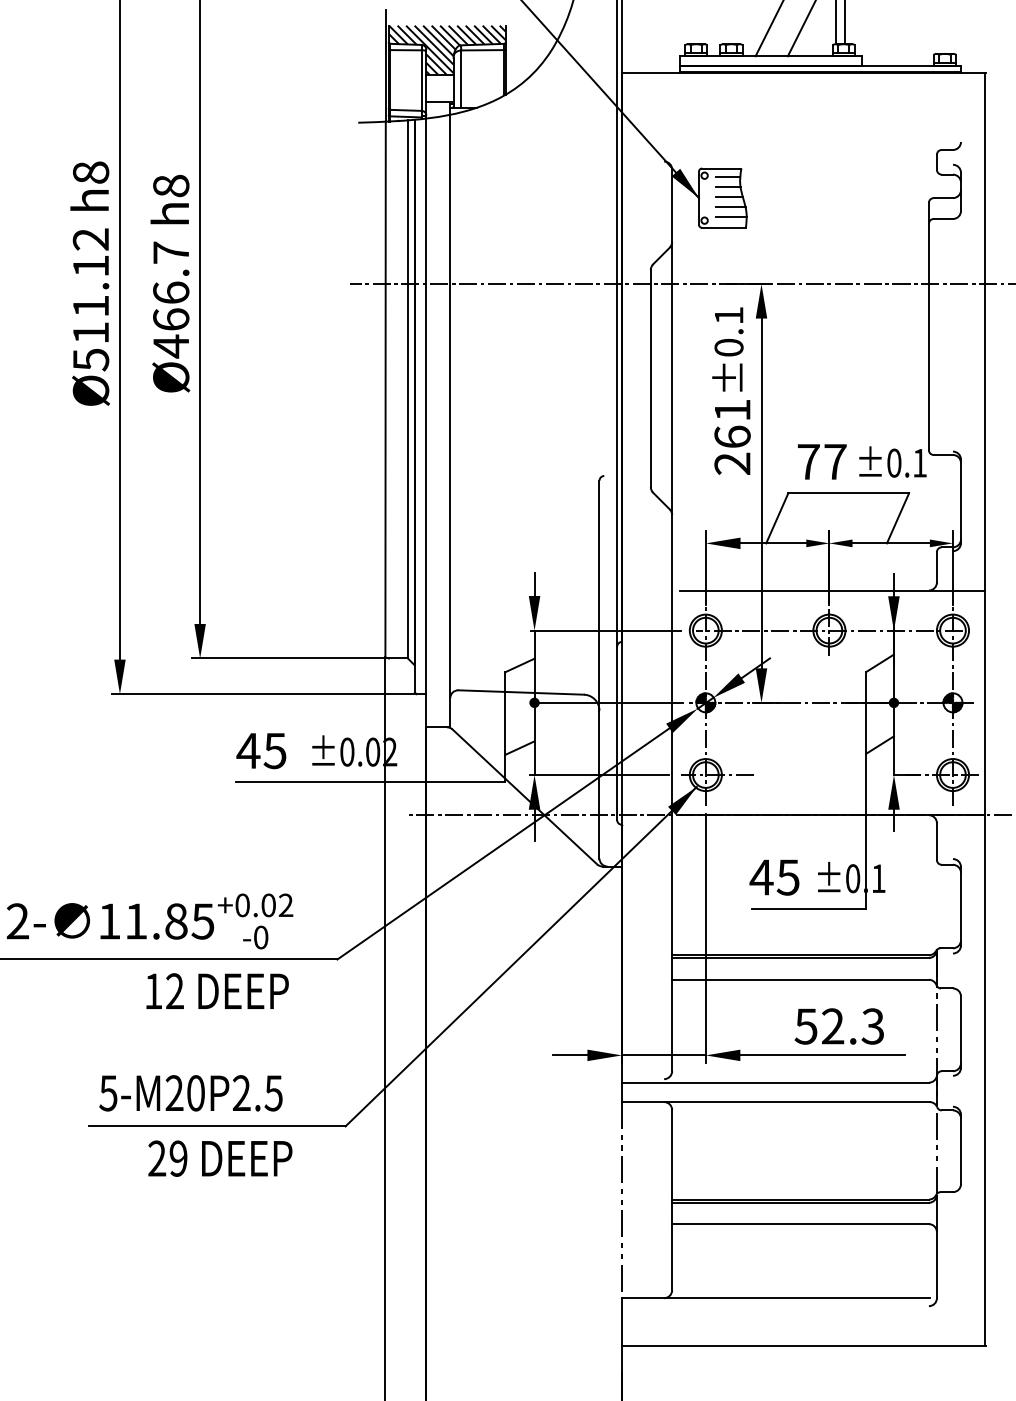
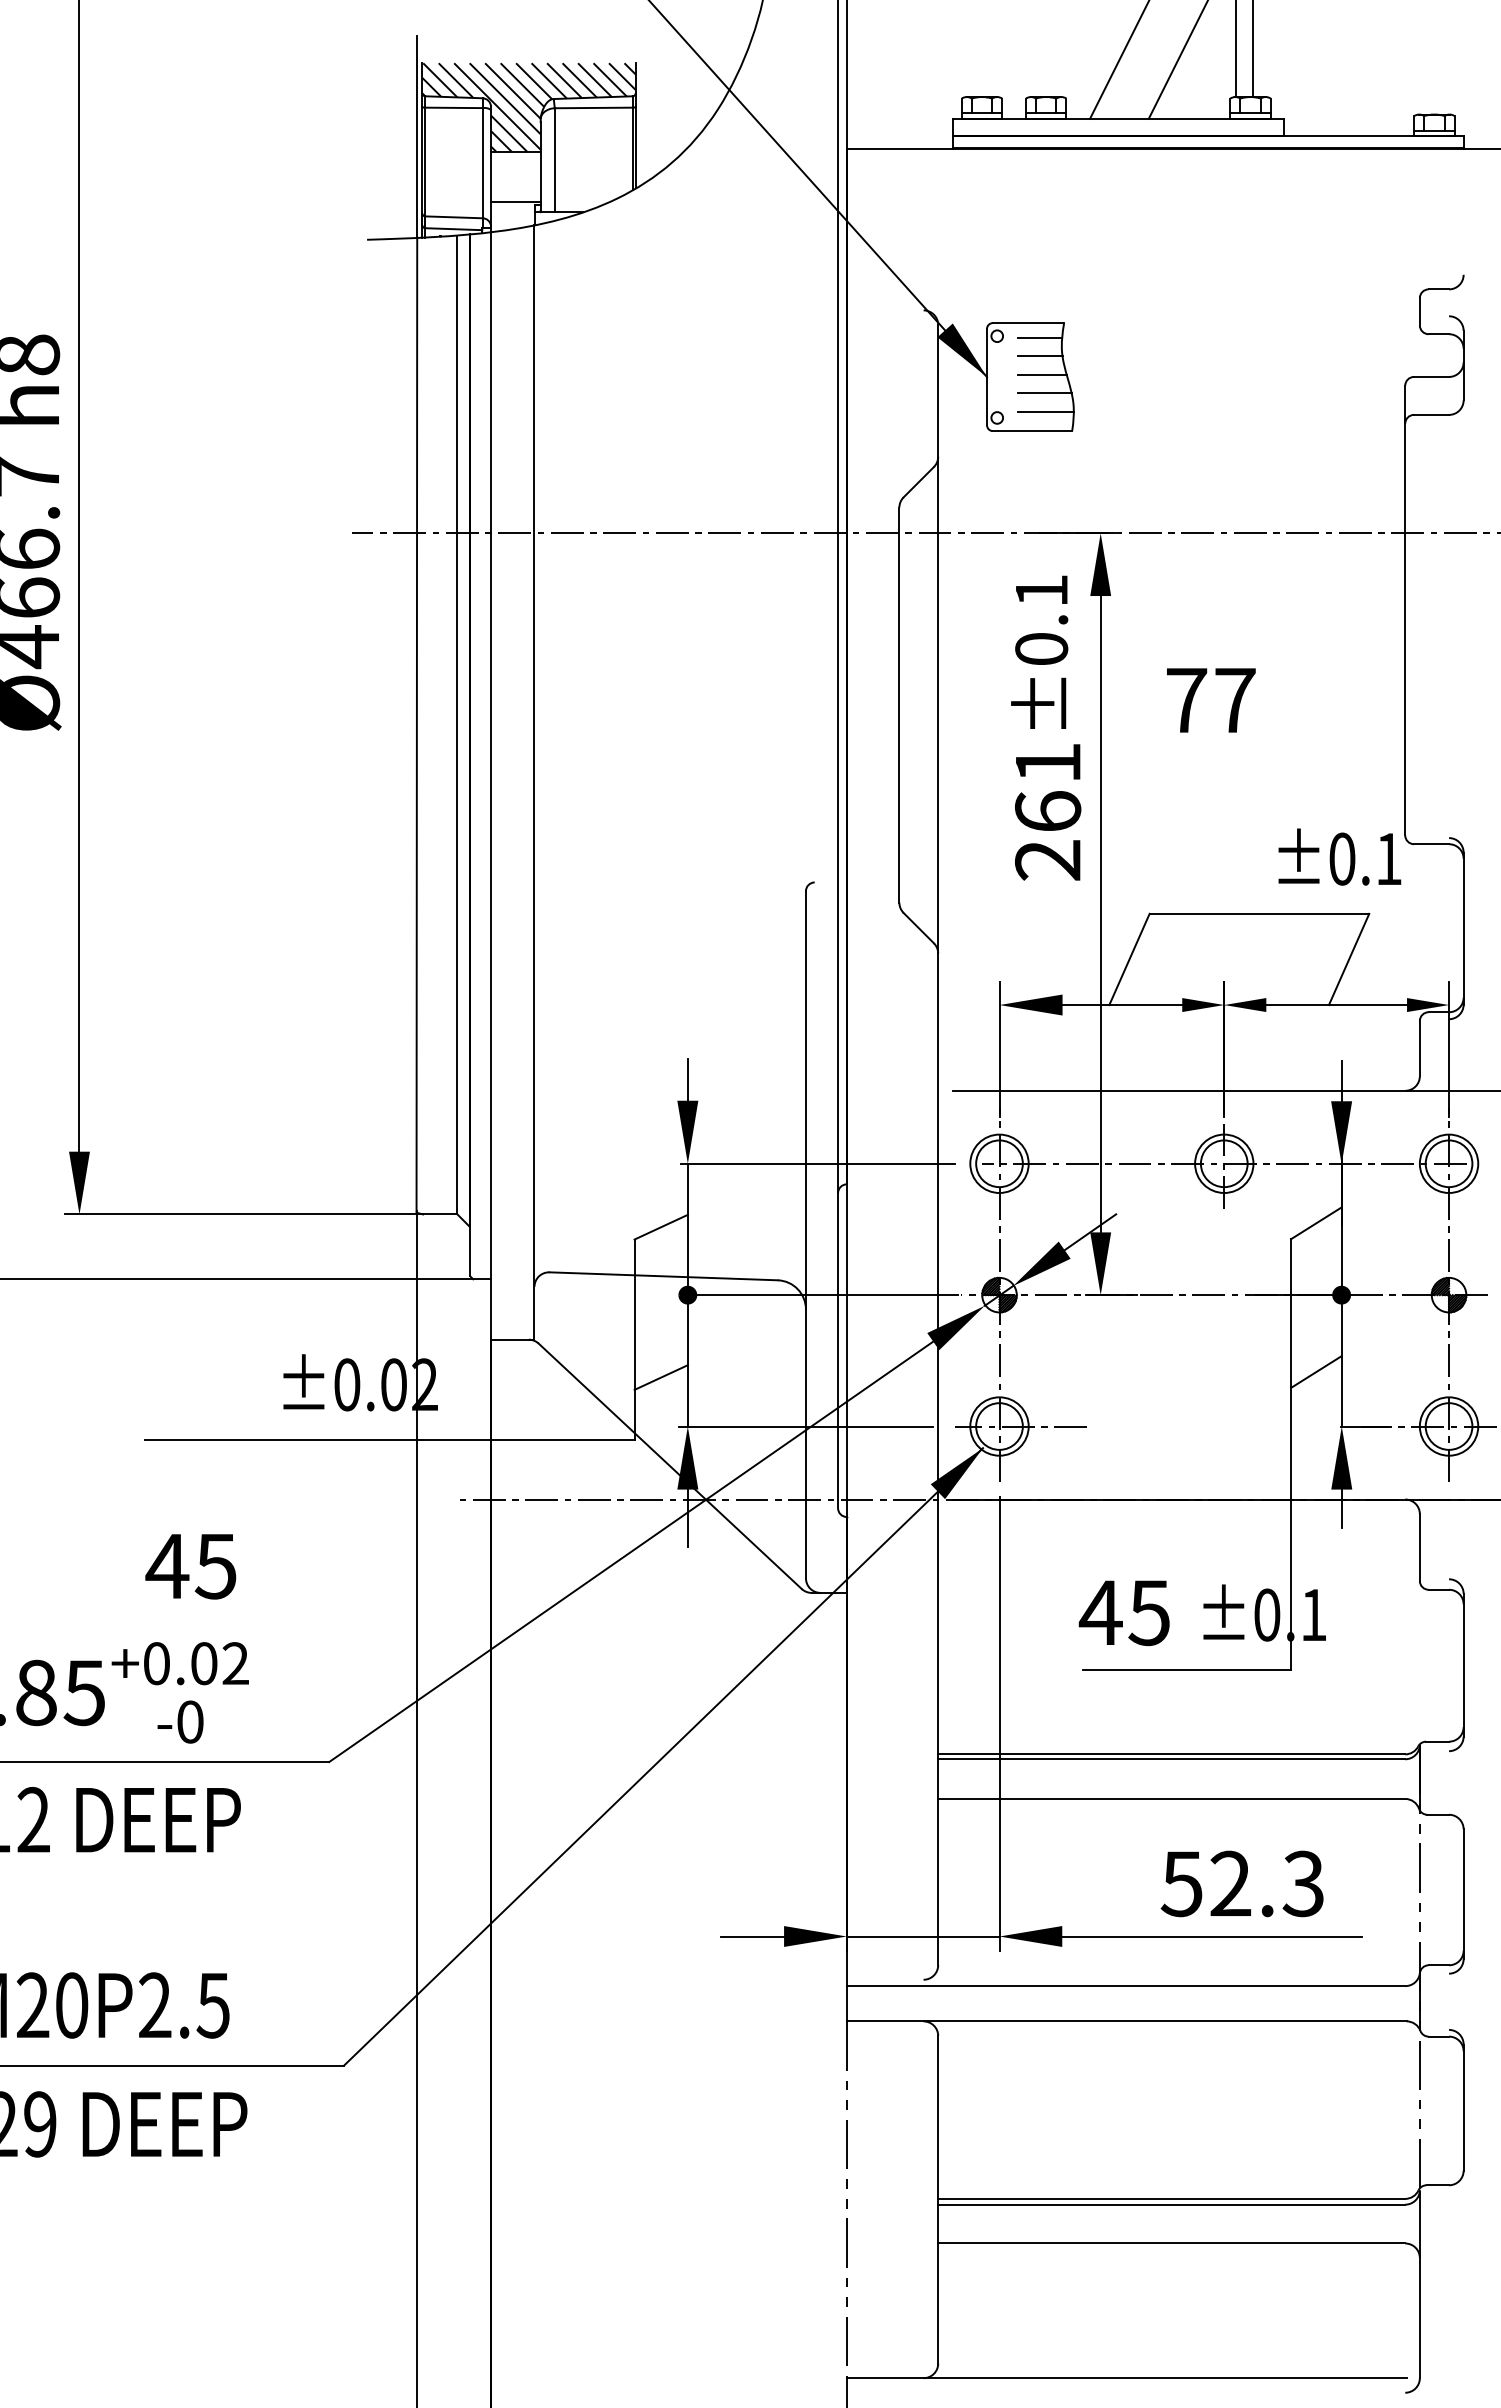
text: (822, 461) -> (1211, 699), moved
text: (261, 751) -> (191, 1567), moved

